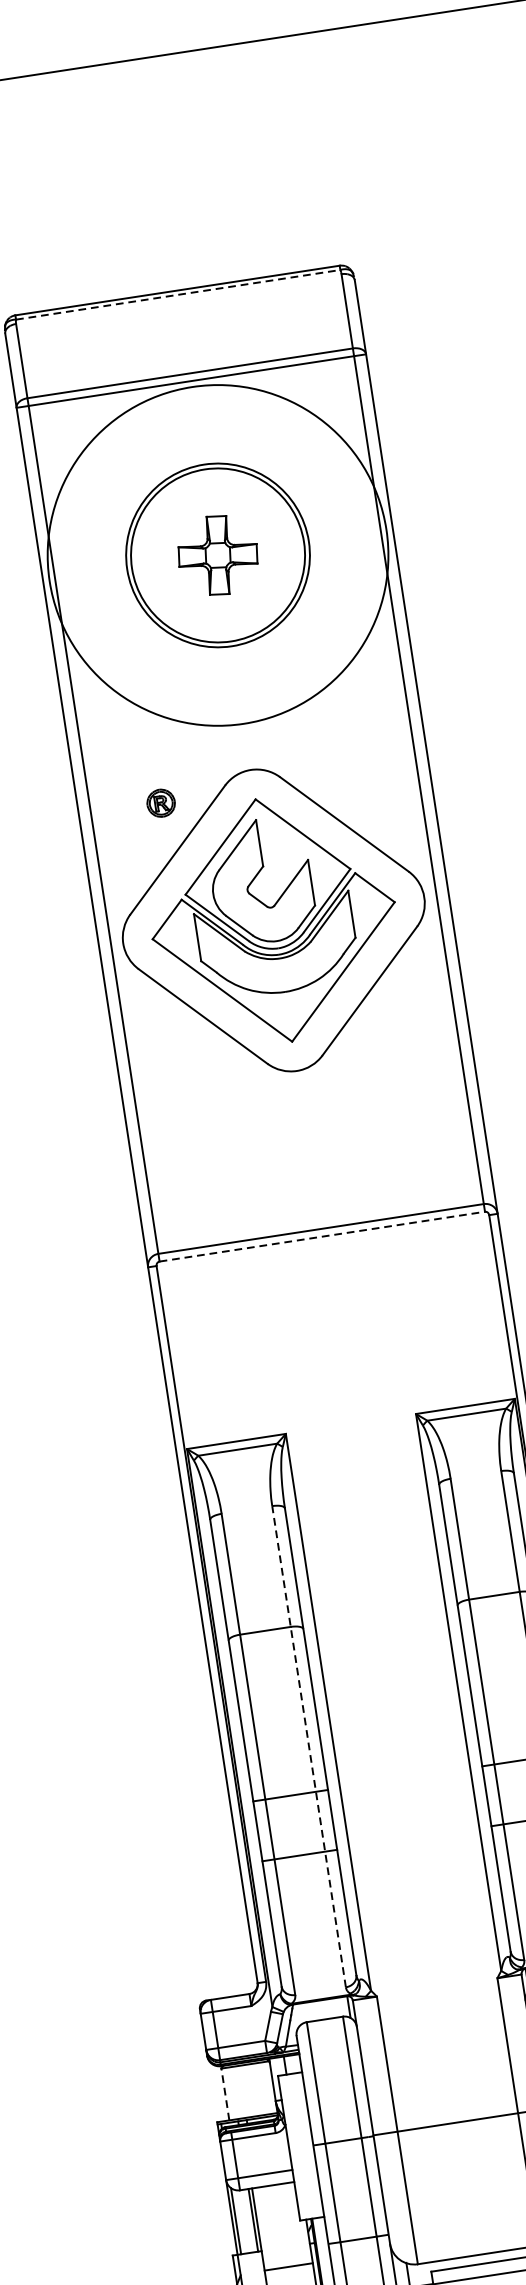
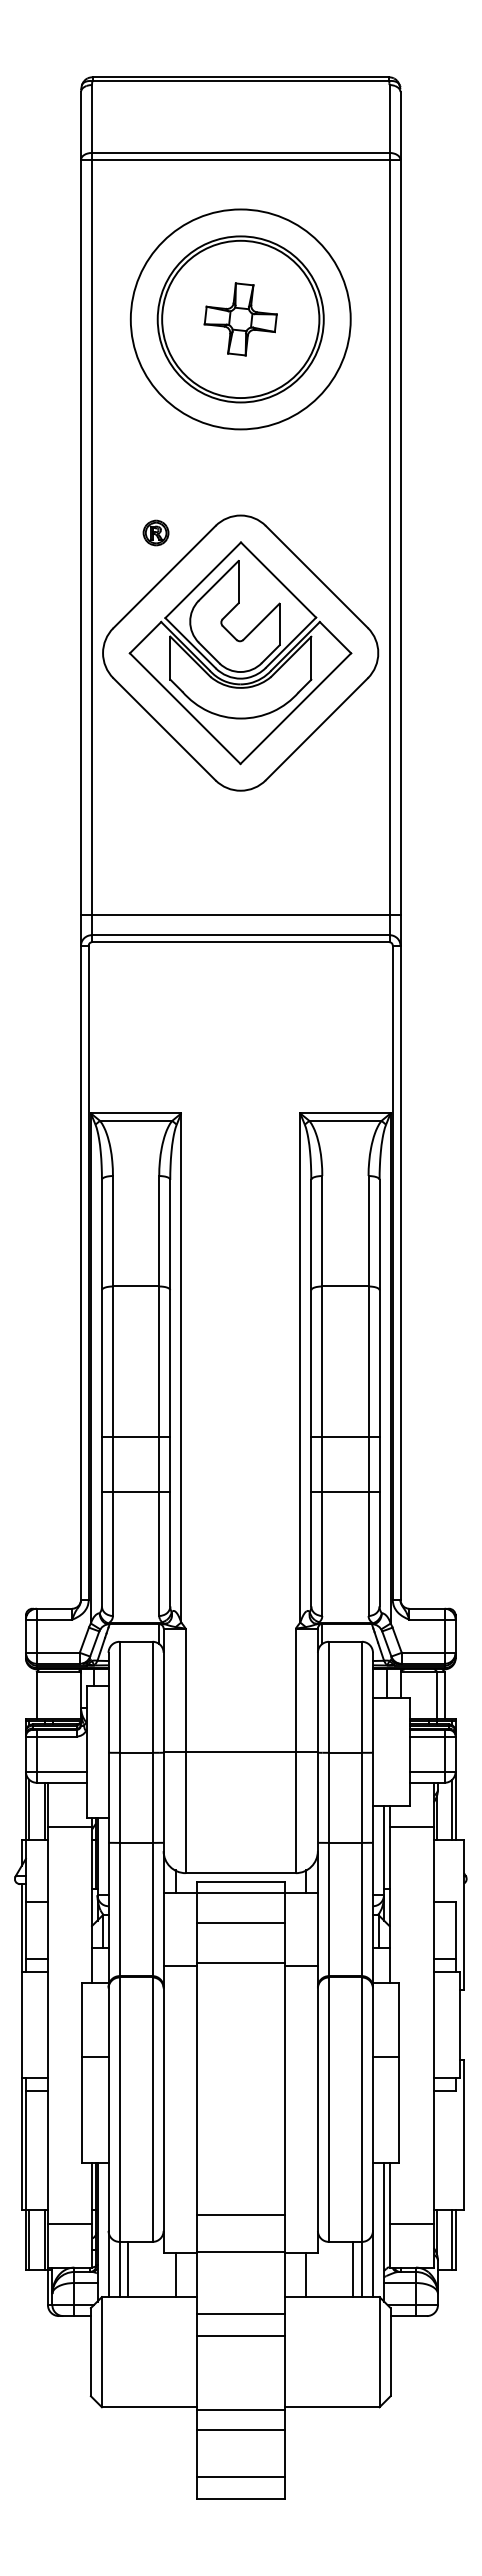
line: (179, 295) -> (241, 81), dashed -> solid
circle: (217, 555) -> (240, 319), size x0.71
line: (317, 1207) -> (240, 915), added
line: (322, 1237) -> (240, 942), dashed -> solid
line: (309, 1747) -> (159, 1396), dashed -> solid
line: (224, 2094) -> (36, 1695), dashed -> solid
line: (288, 2266) -> (69, 1826), moved

